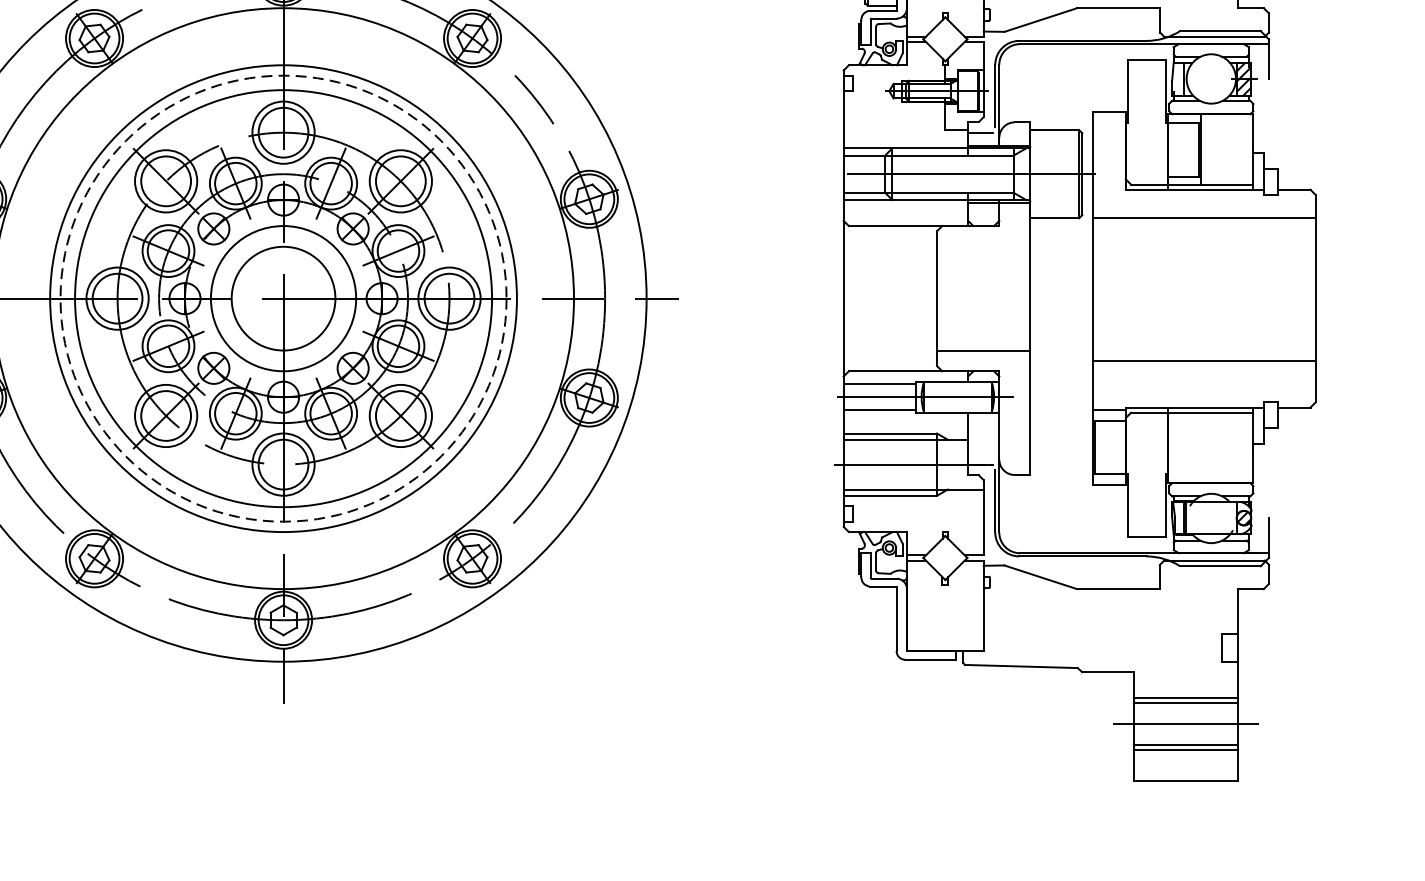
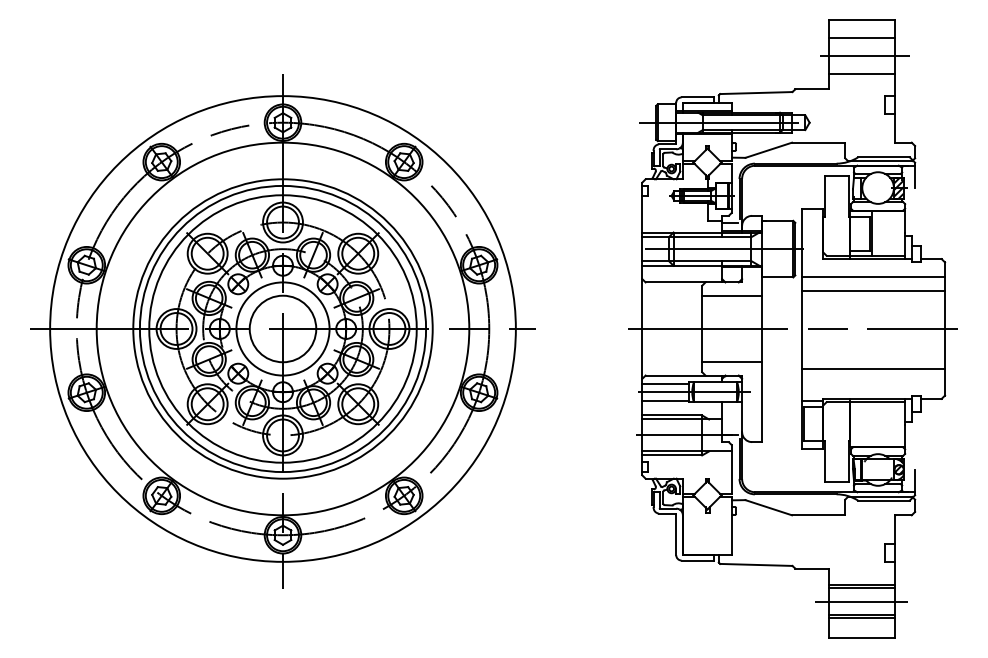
line: (1204, 240) -> (873, 291), added
line: (984, 246) -> (732, 295), added
circle: (282, 297) -> (282, 328), dashed -> solid
line: (1077, 299) -> (792, 329), added

